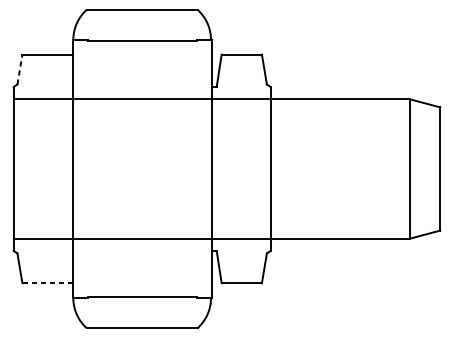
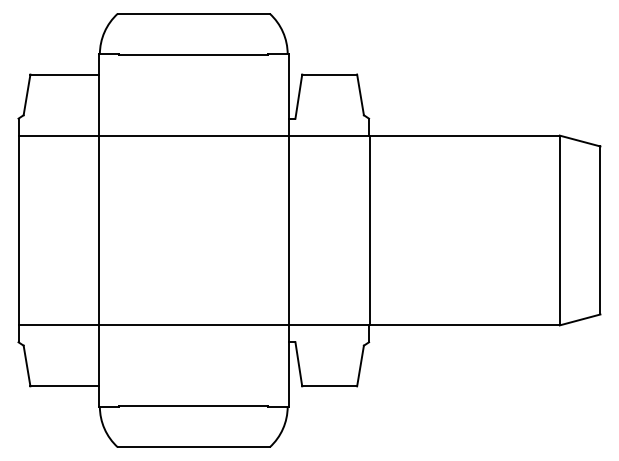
line: (20, 69) -> (27, 94), dashed -> solid
line: (48, 283) -> (65, 386), dashed -> solid

